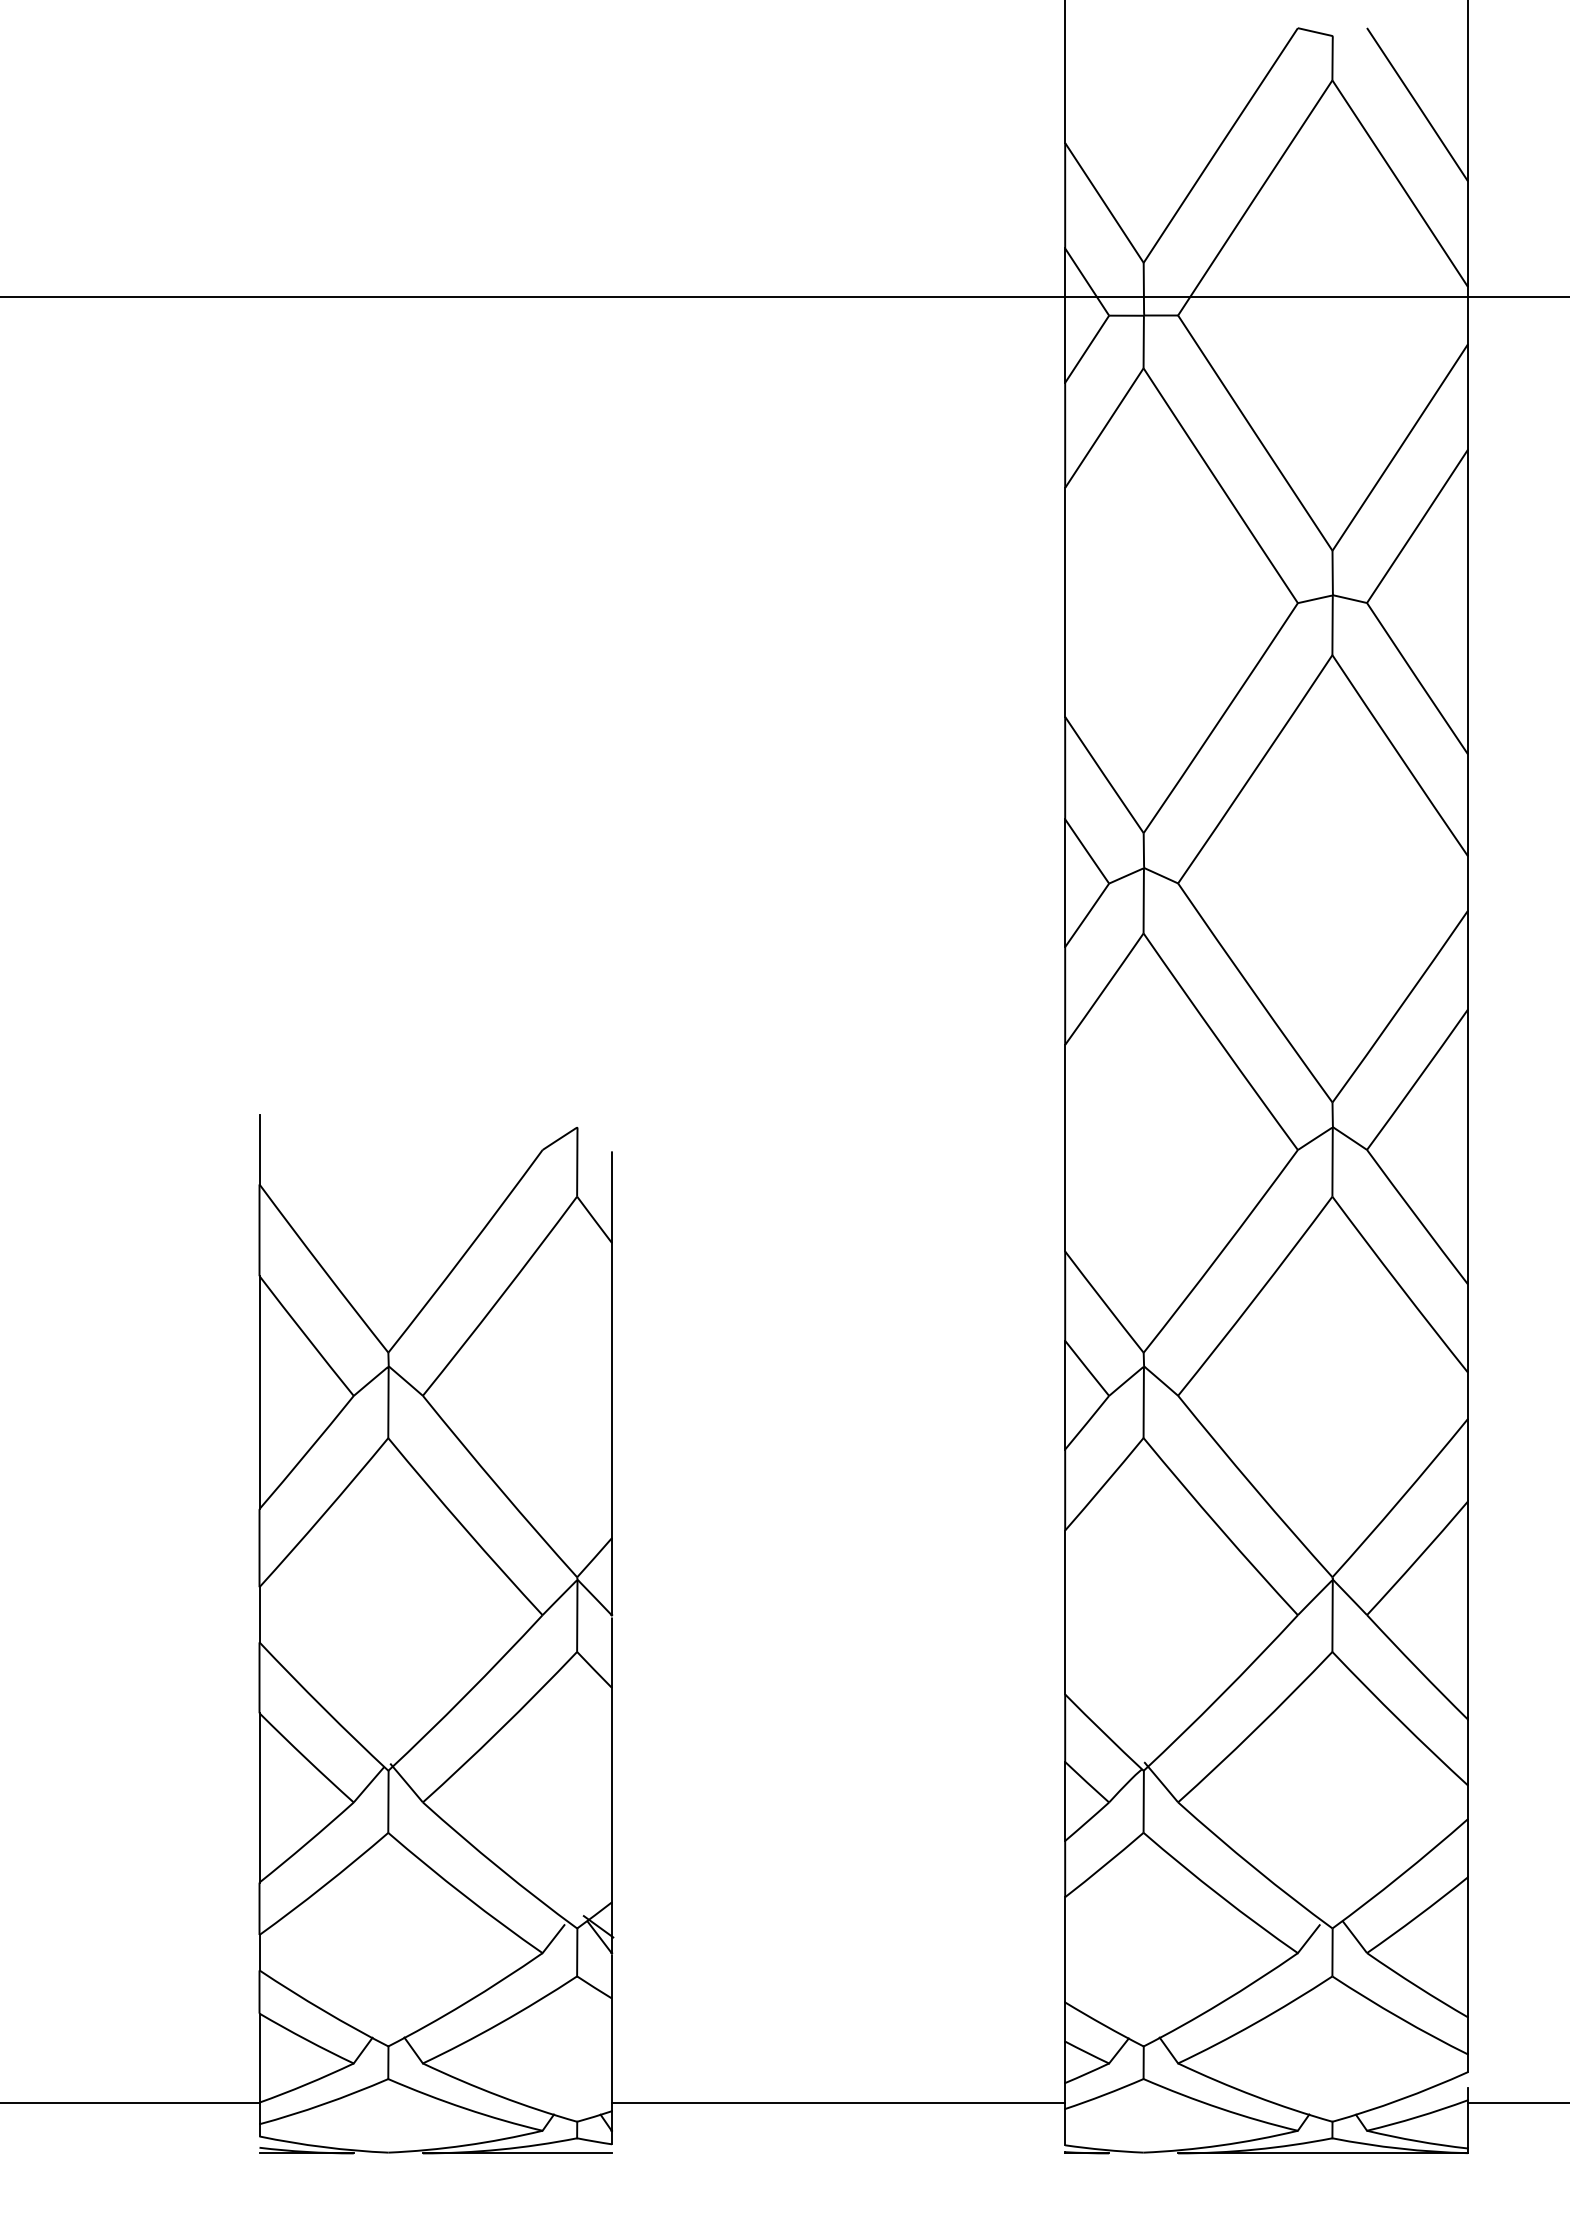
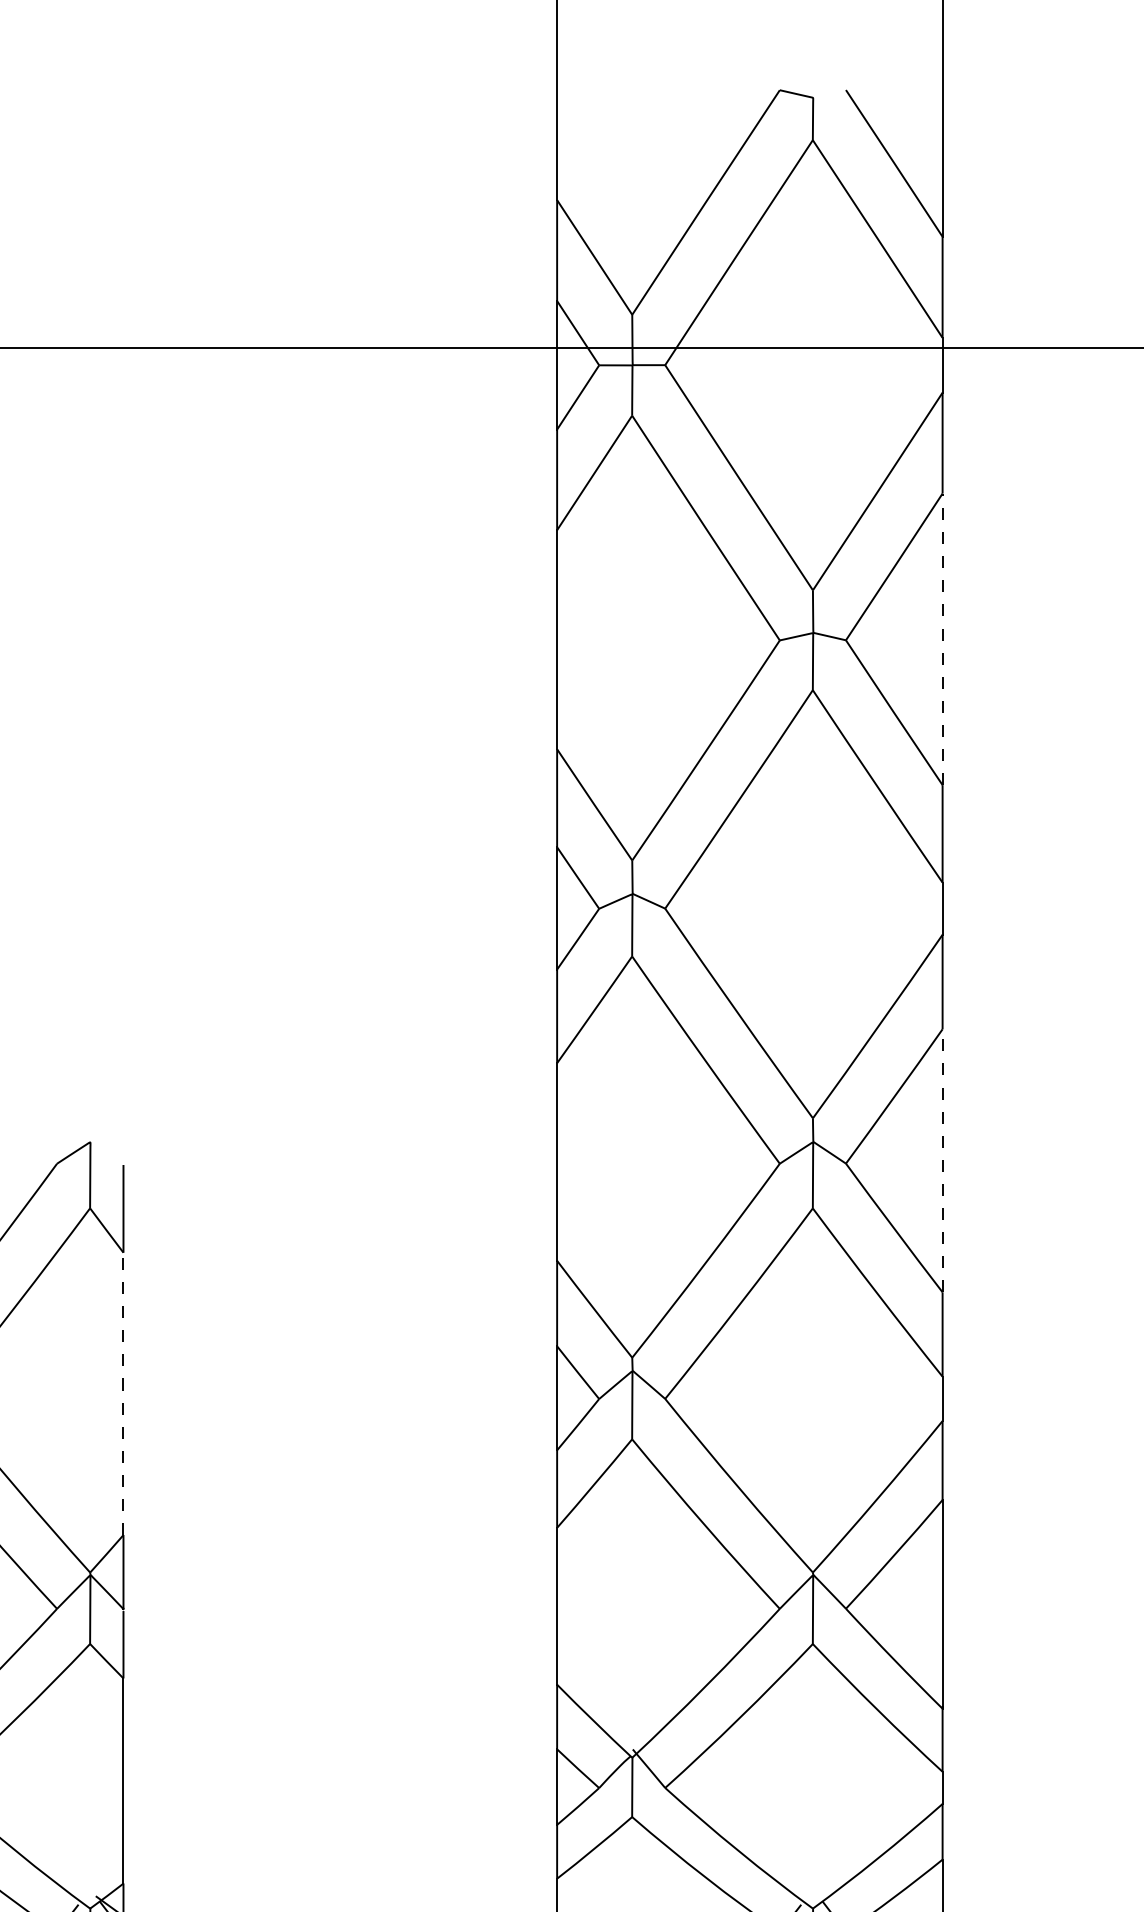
line: (1468, 601) -> (943, 638), solid -> dashed
line: (1468, 1146) -> (943, 1160), solid -> dashed
line: (611, 1390) -> (123, 1393), solid -> dashed

